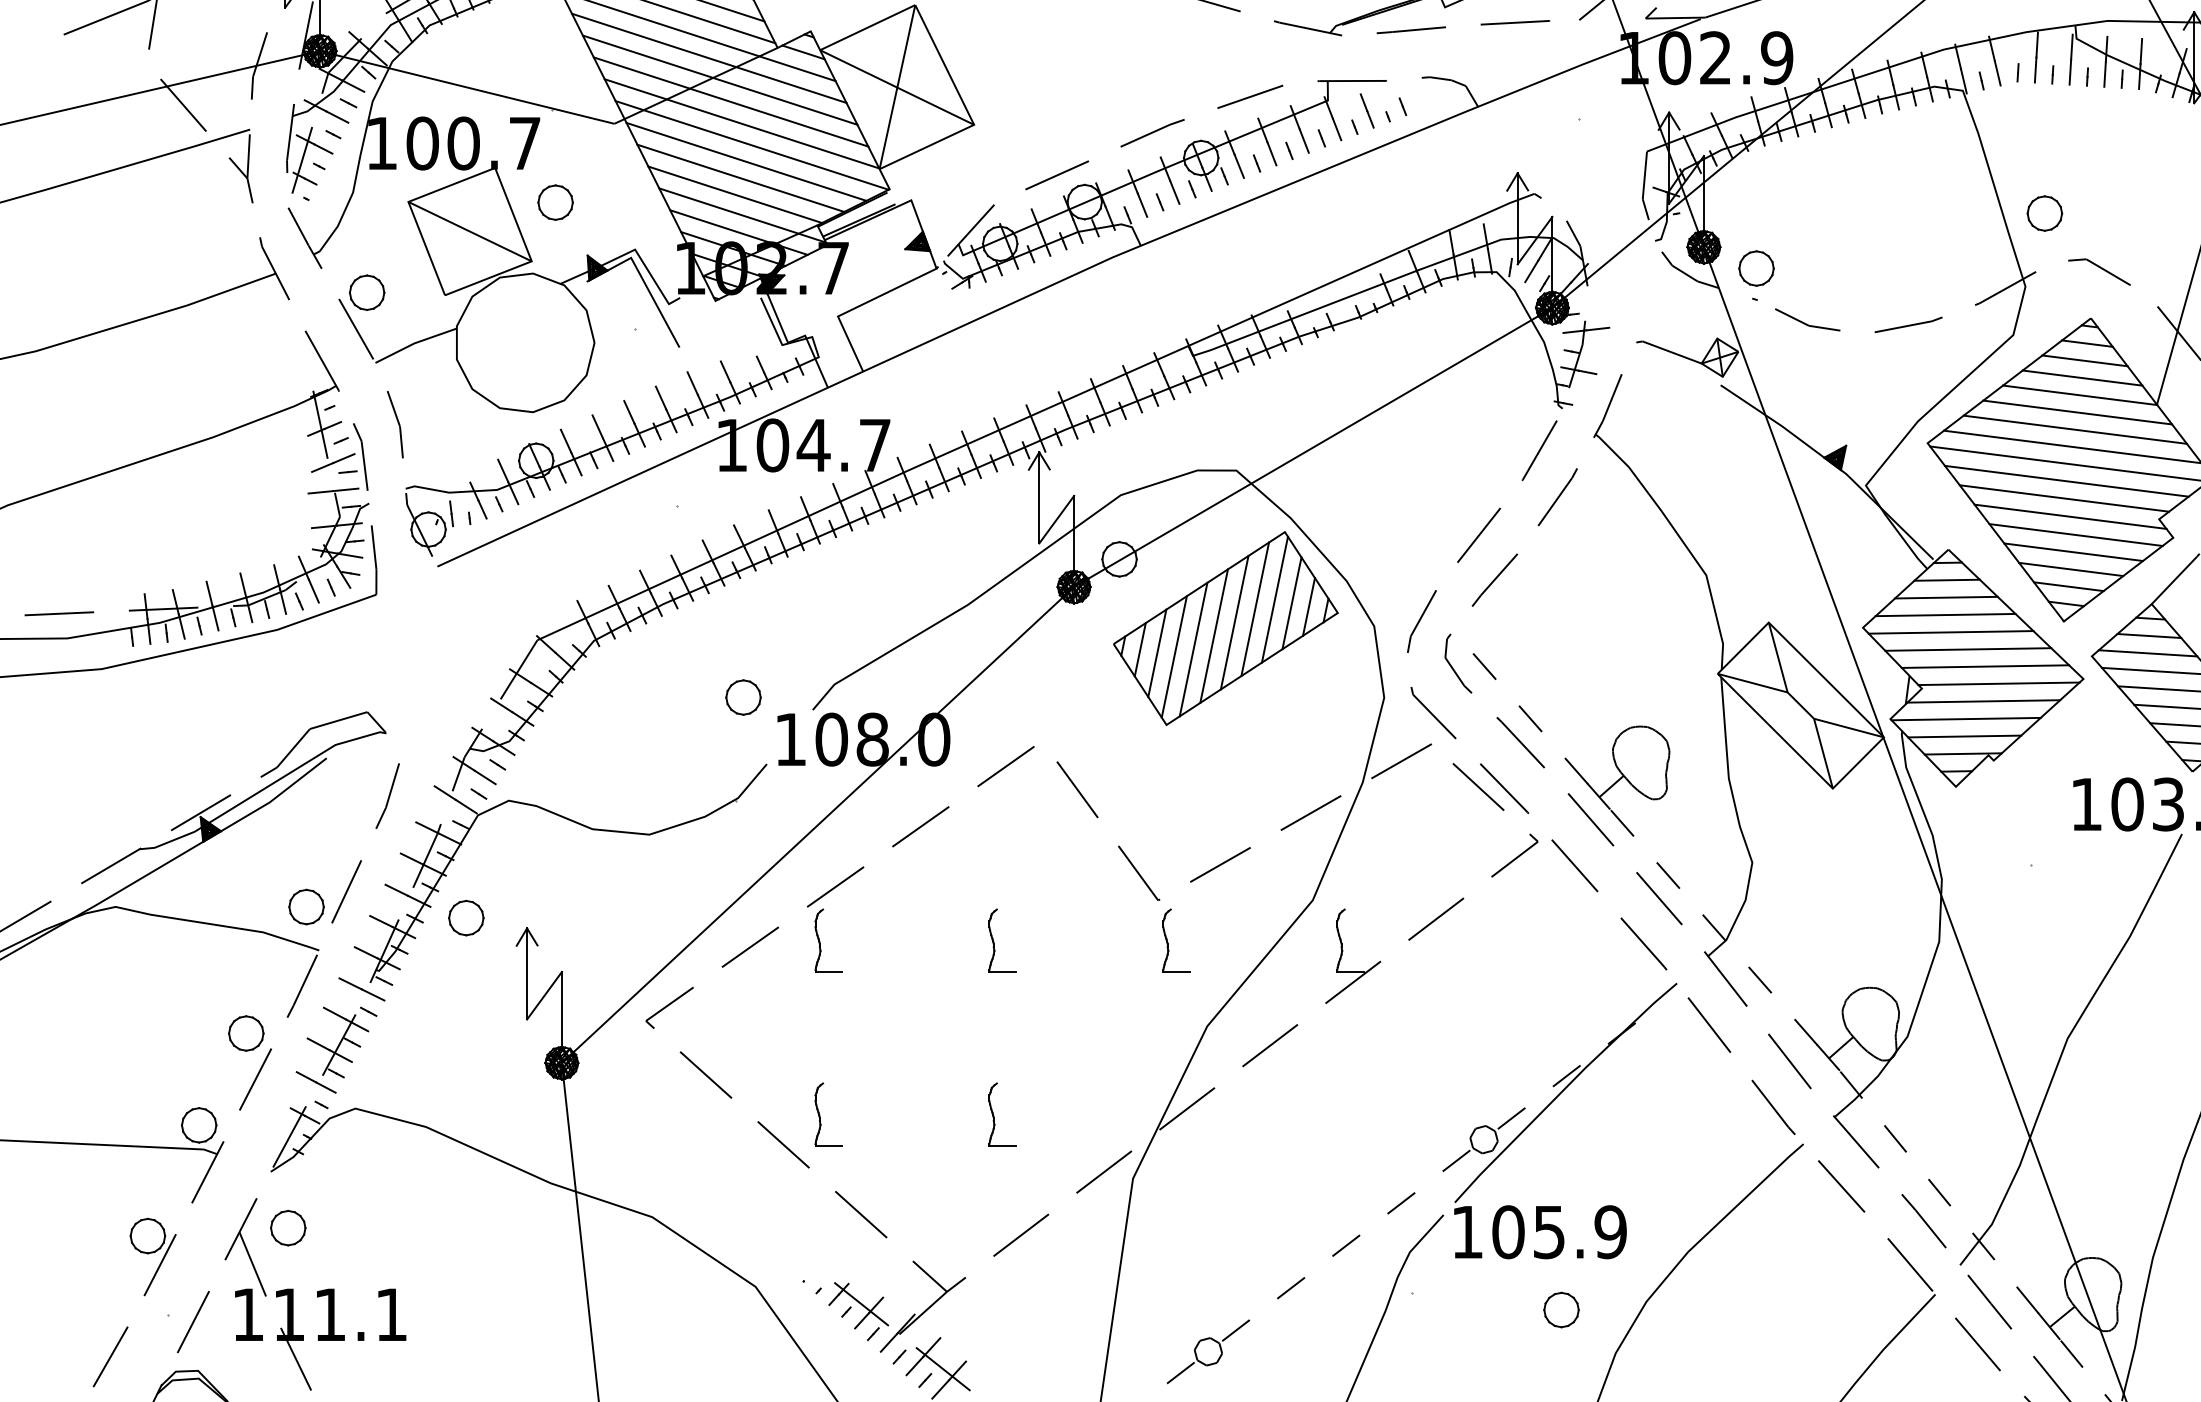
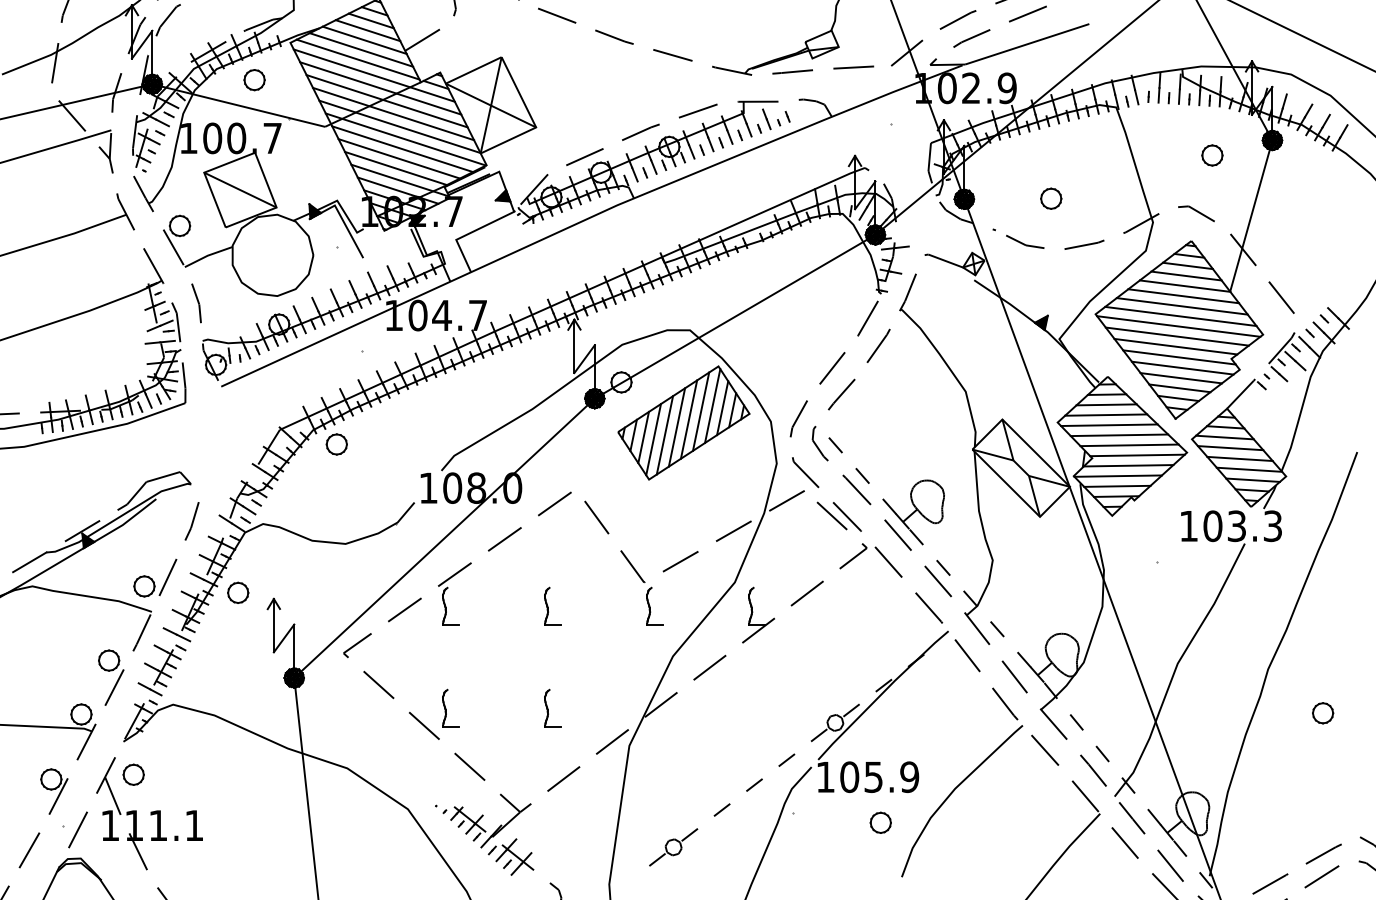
part: (555, 203) -> (254, 80), moved
part: (2045, 213) -> (1212, 155), moved
part: (1756, 268) -> (1051, 198), moved
part: (742, 697) -> (336, 444), moved

